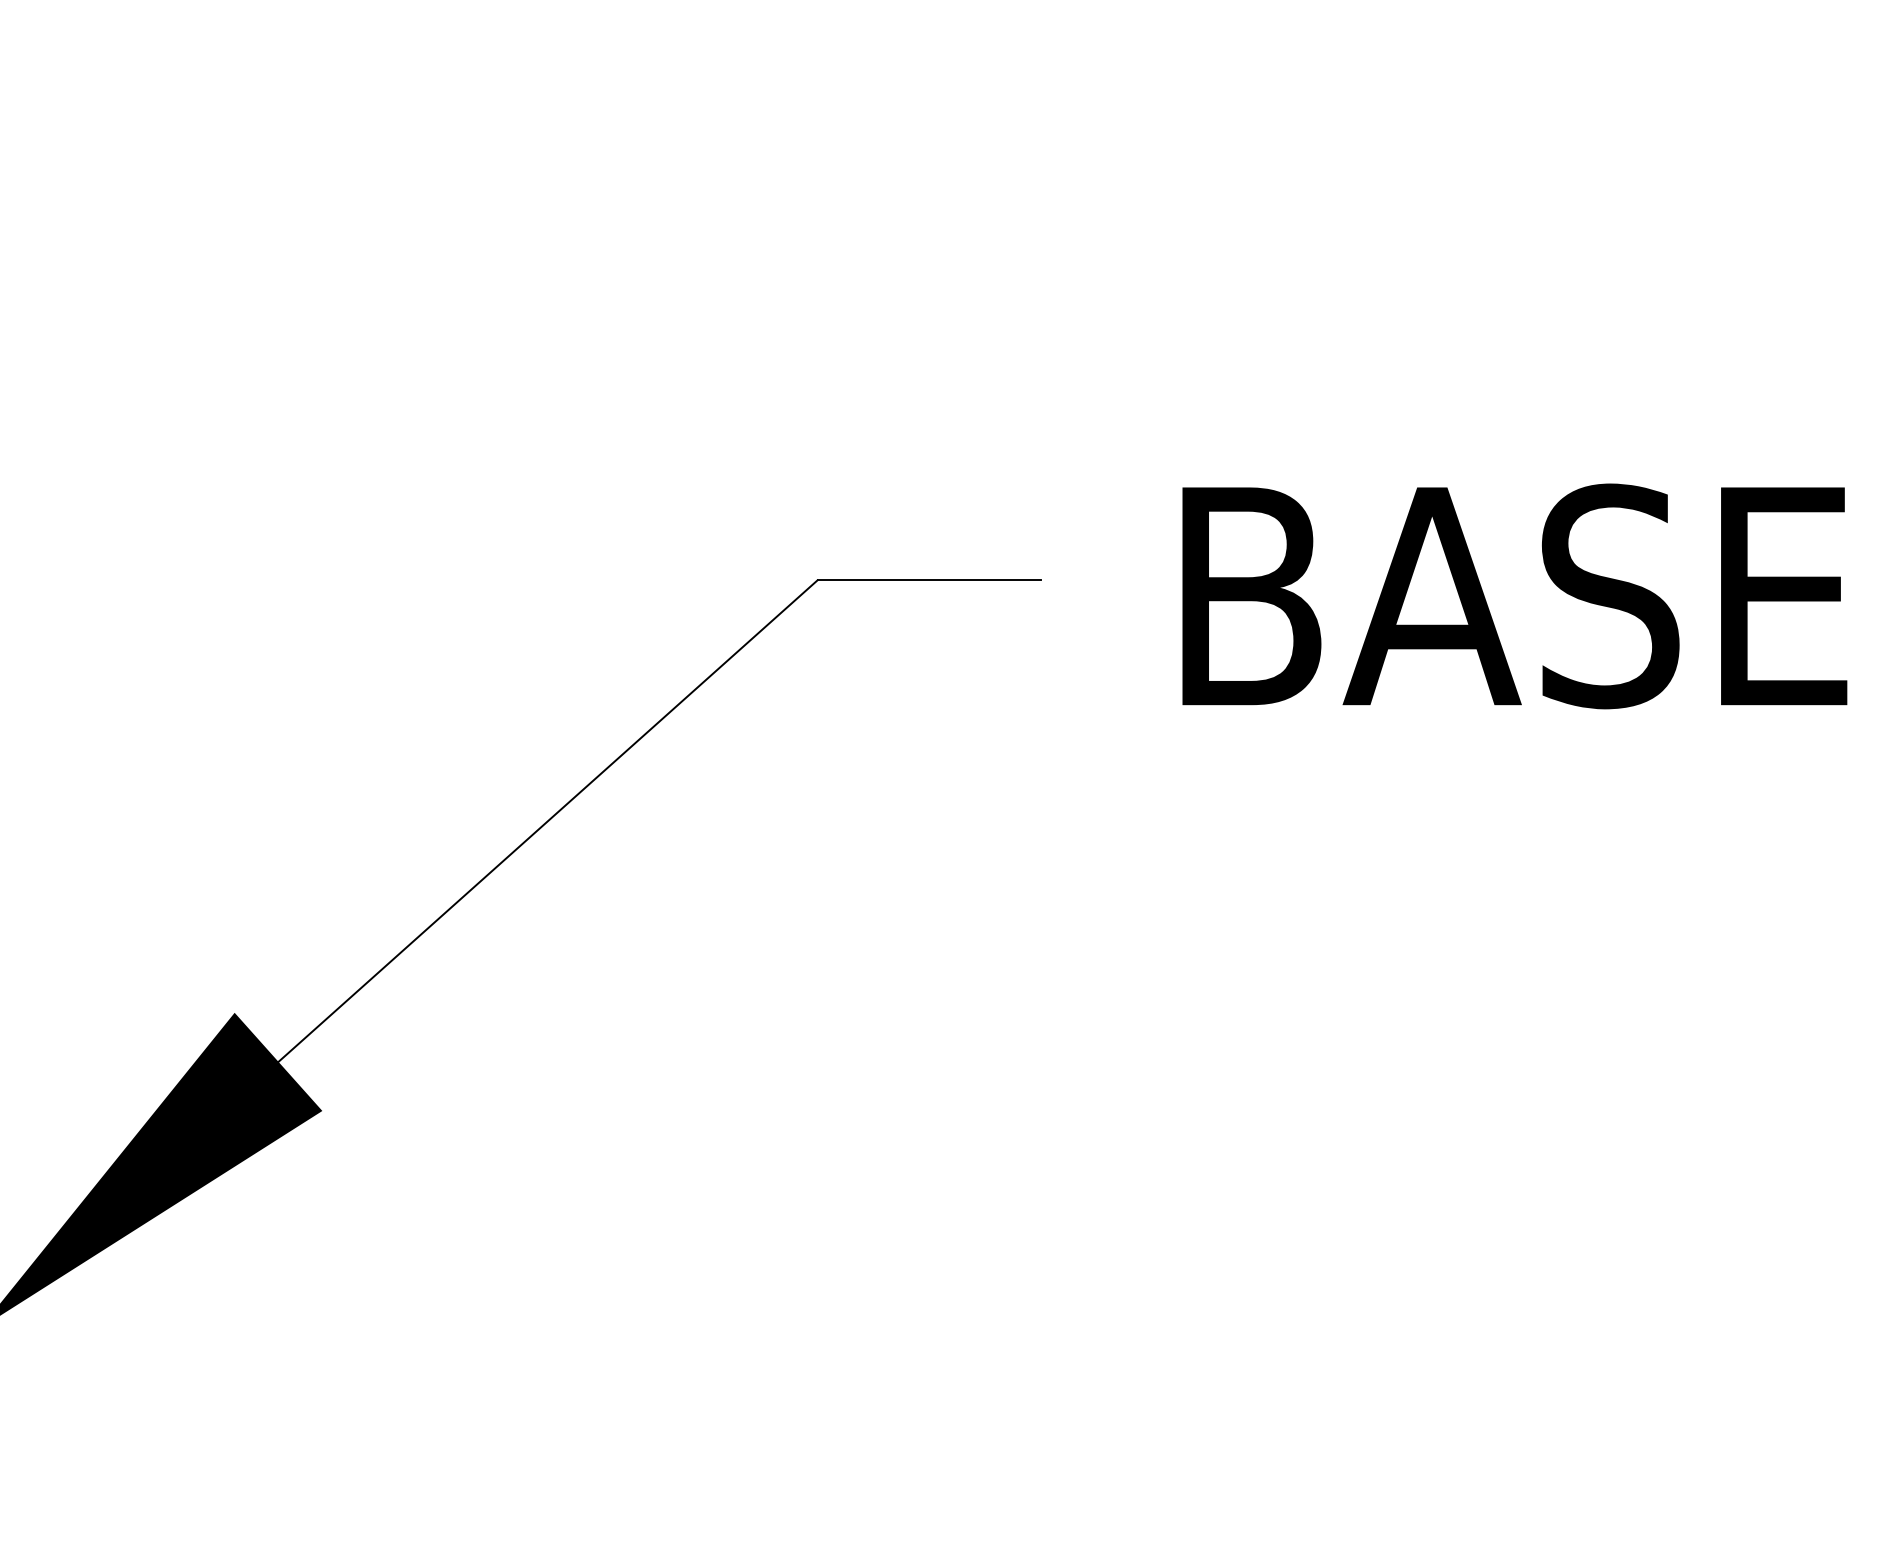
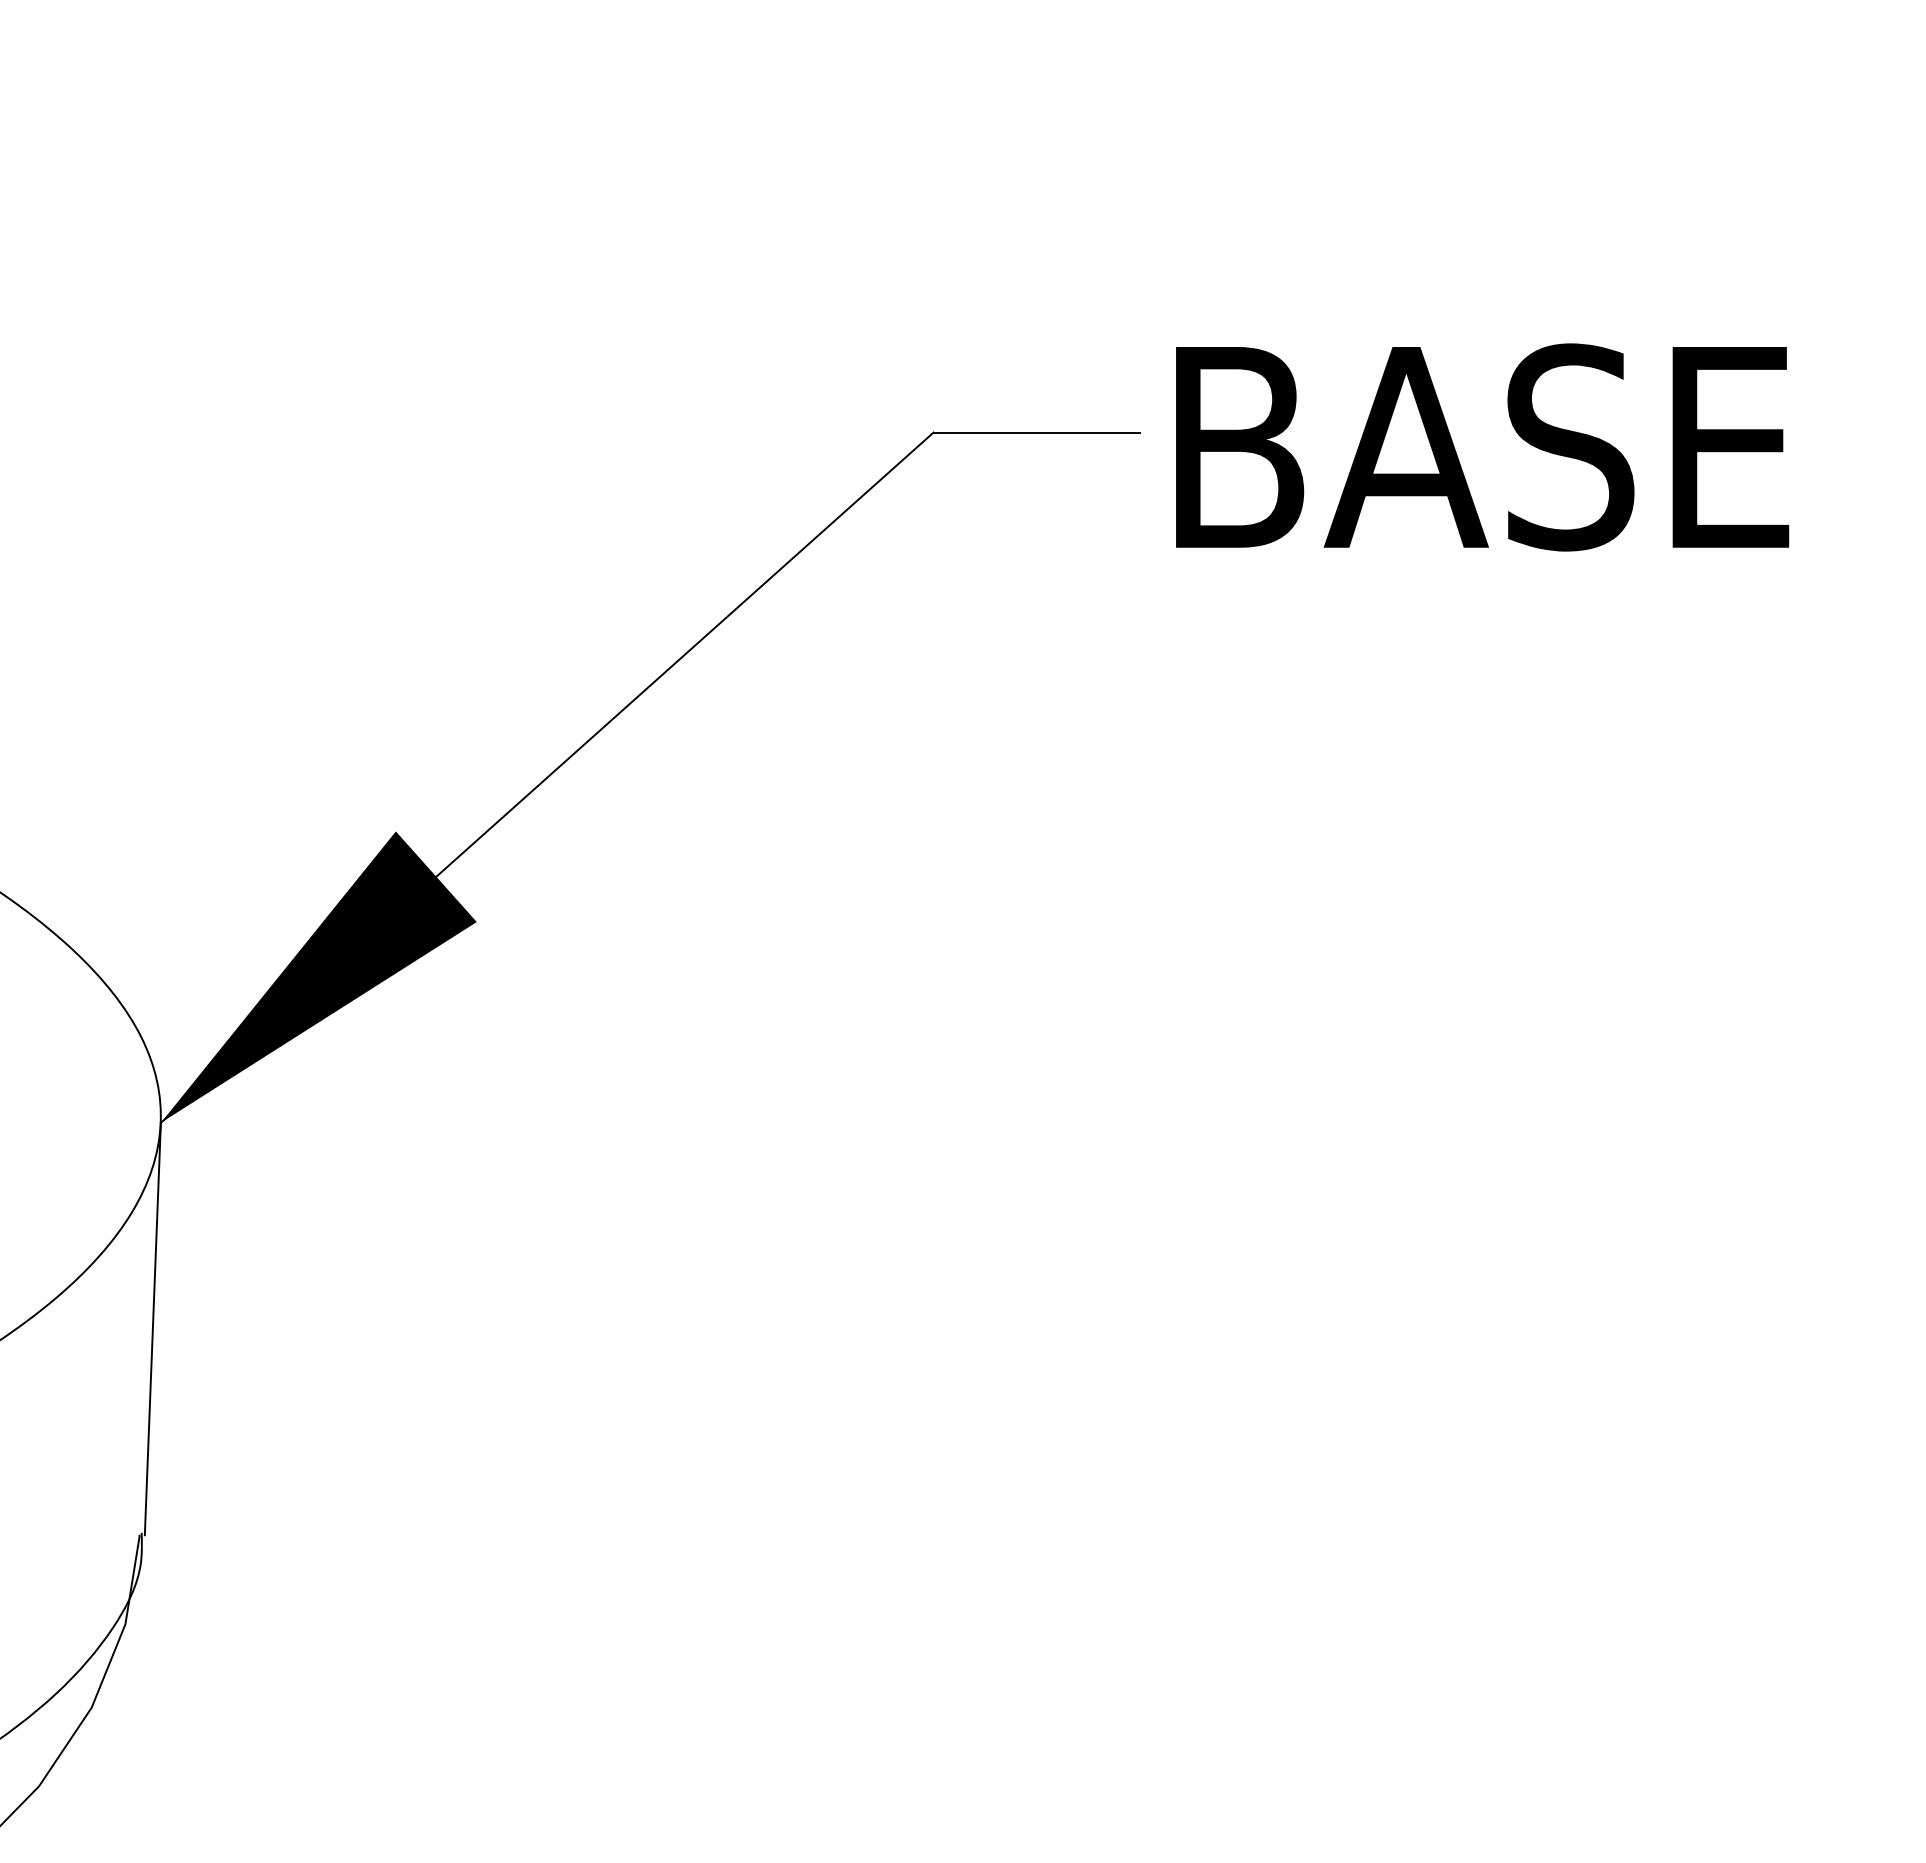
text: (1514, 596) -> (1482, 447), moved

